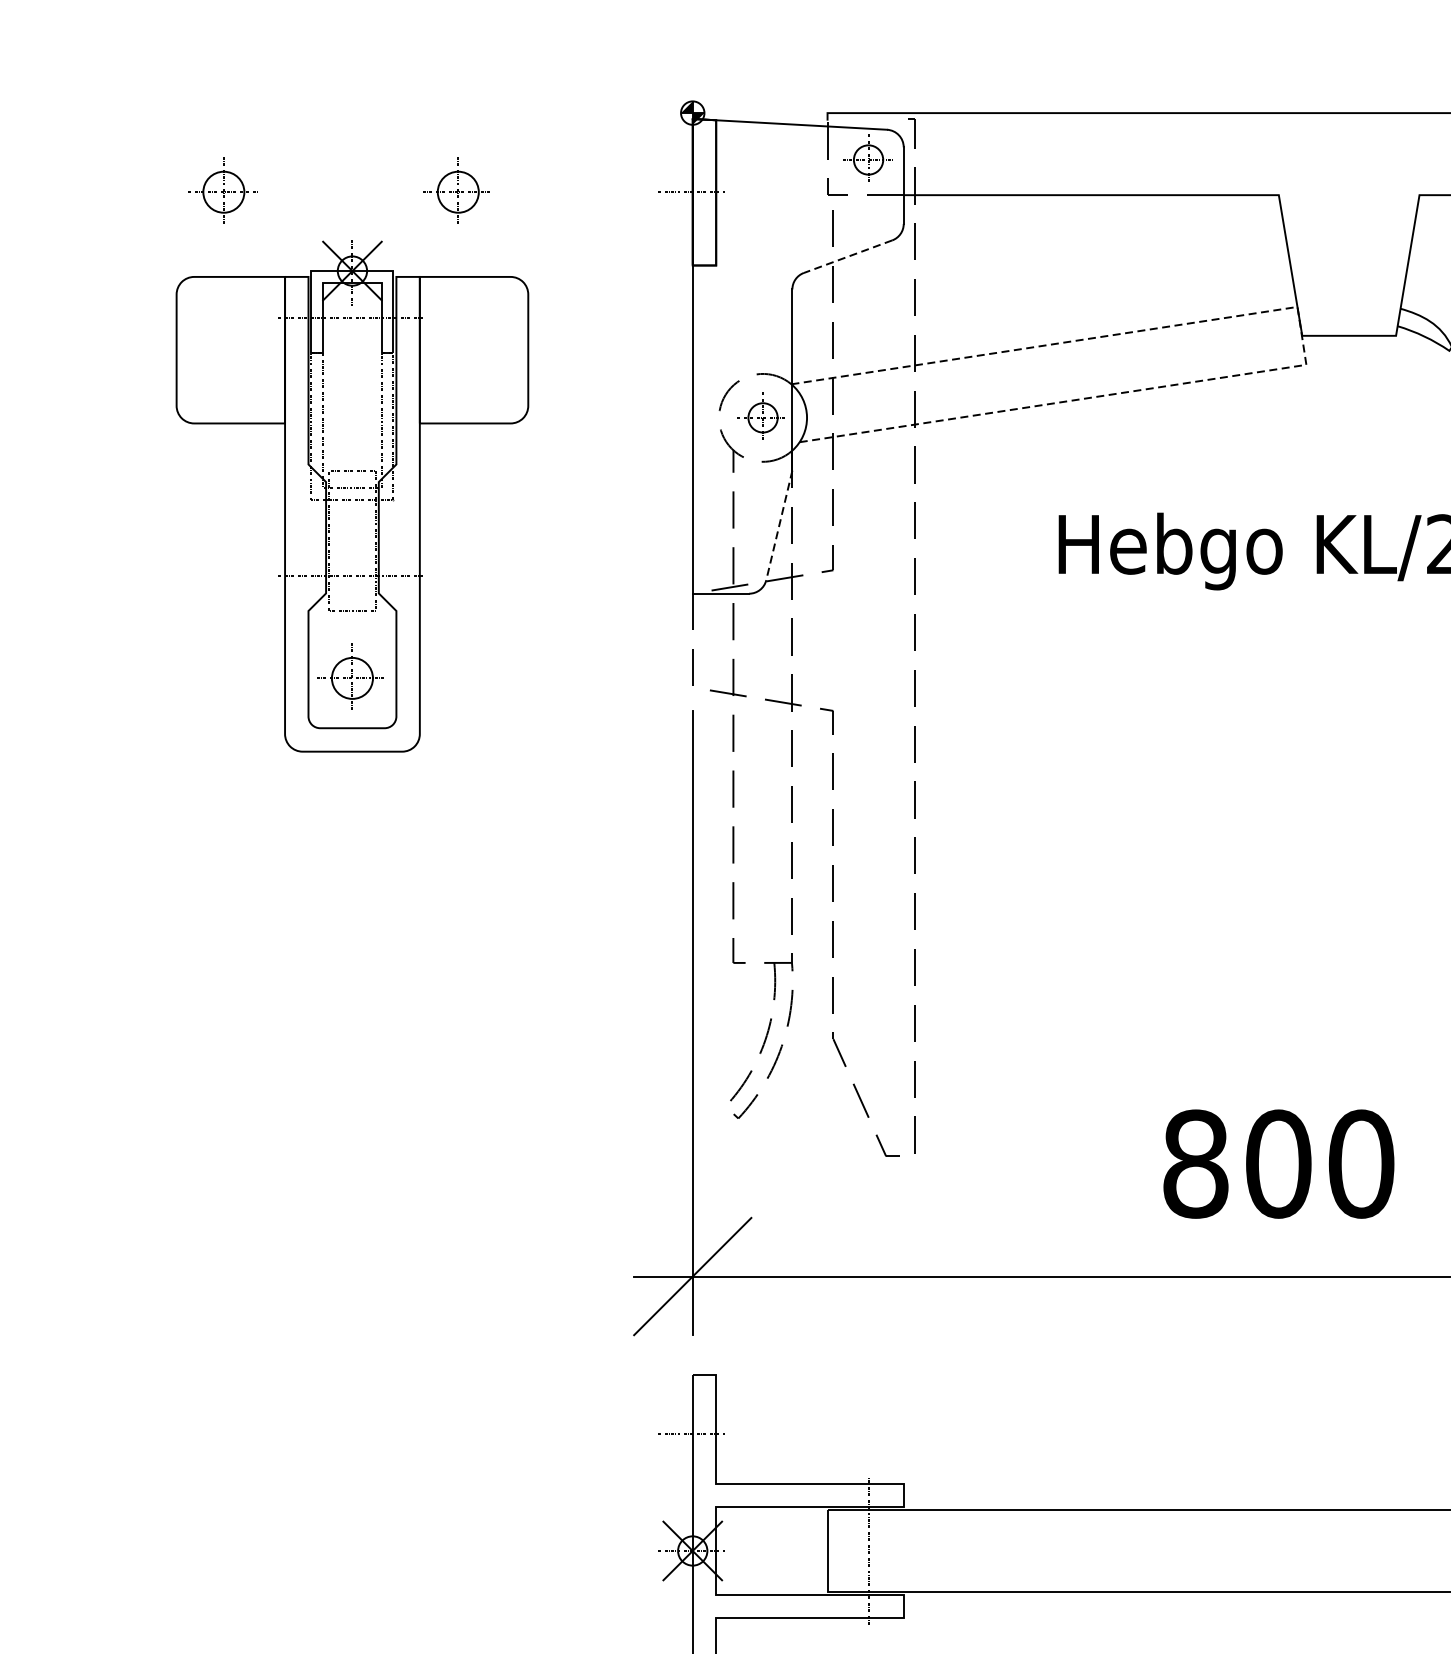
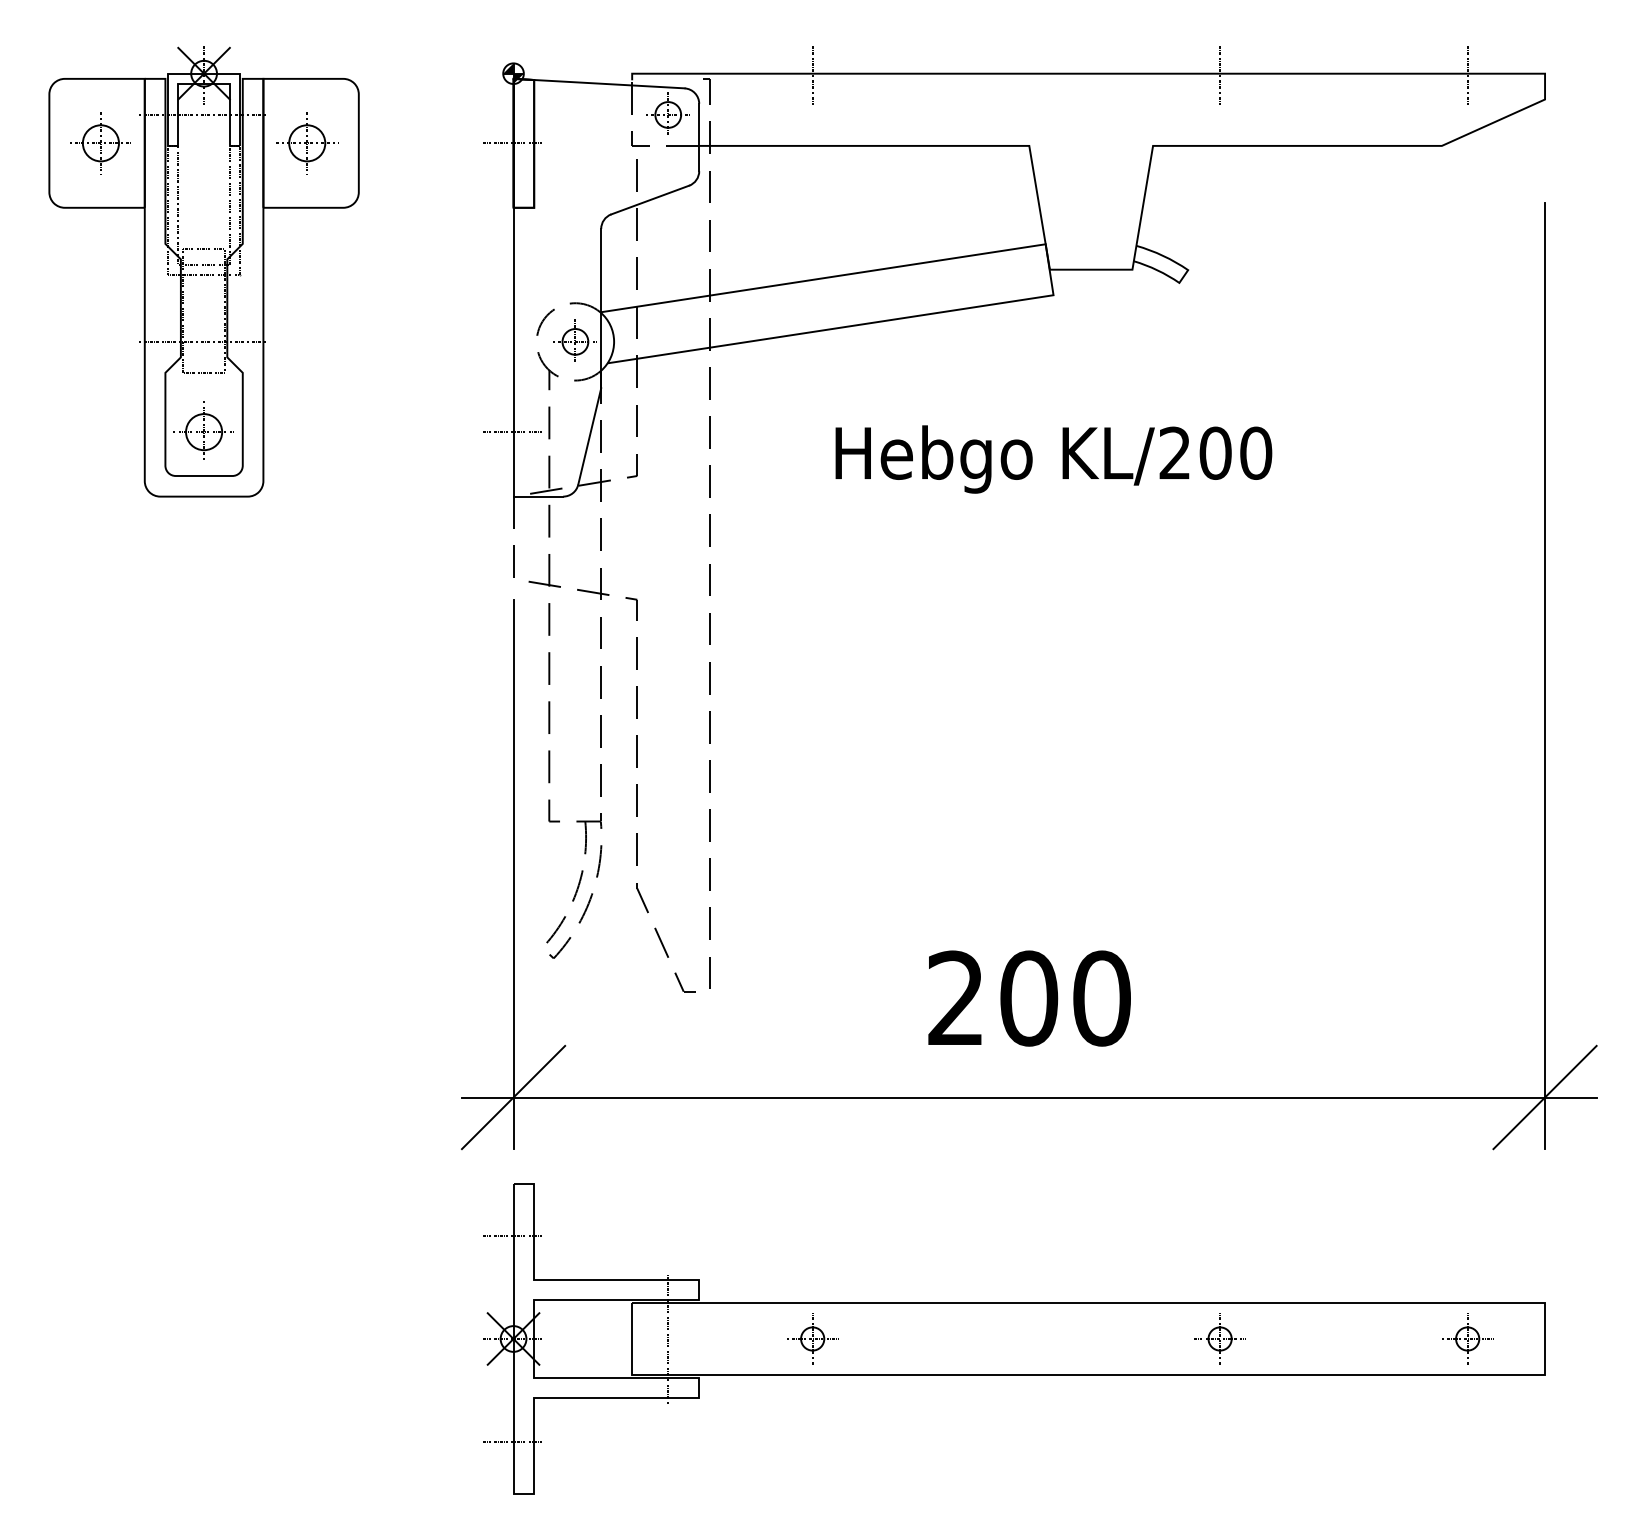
line: (1032, 115) -> (812, 75), added
line: (847, 257) -> (649, 200), dashed -> solid
line: (1301, 336) -> (1049, 270), dashed -> solid
part: (351, 495) -> (203, 271), moved
line: (691, 520) -> (512, 432), added
line: (779, 525) -> (589, 436), dashed -> solid
text: (1194, 1164) -> (955, 998), 800 -> 200
part: (1032, 1550) -> (812, 1338), added

